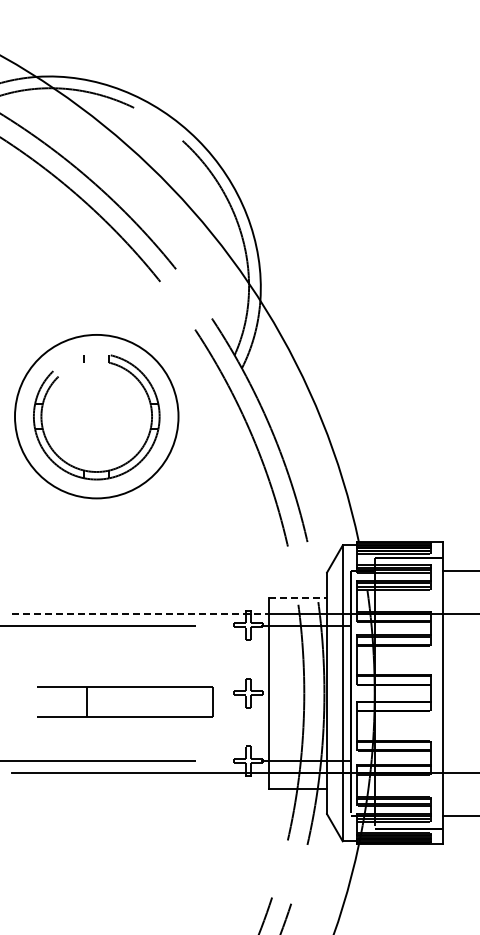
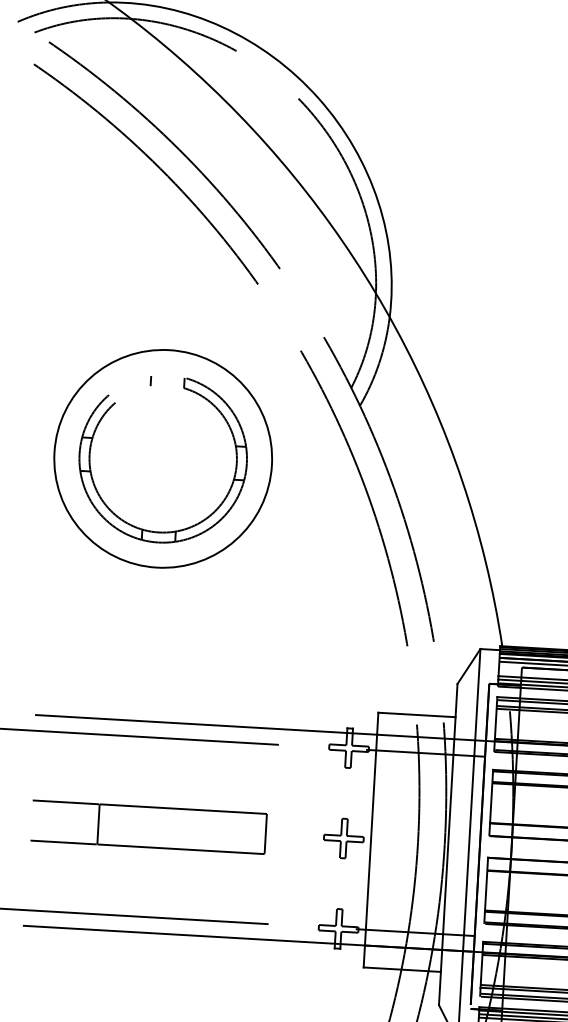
line: (298, 597) -> (417, 714), dashed -> solid
line: (141, 614) -> (207, 725), dashed -> solid
part: (125, 701) -> (149, 826), moved

